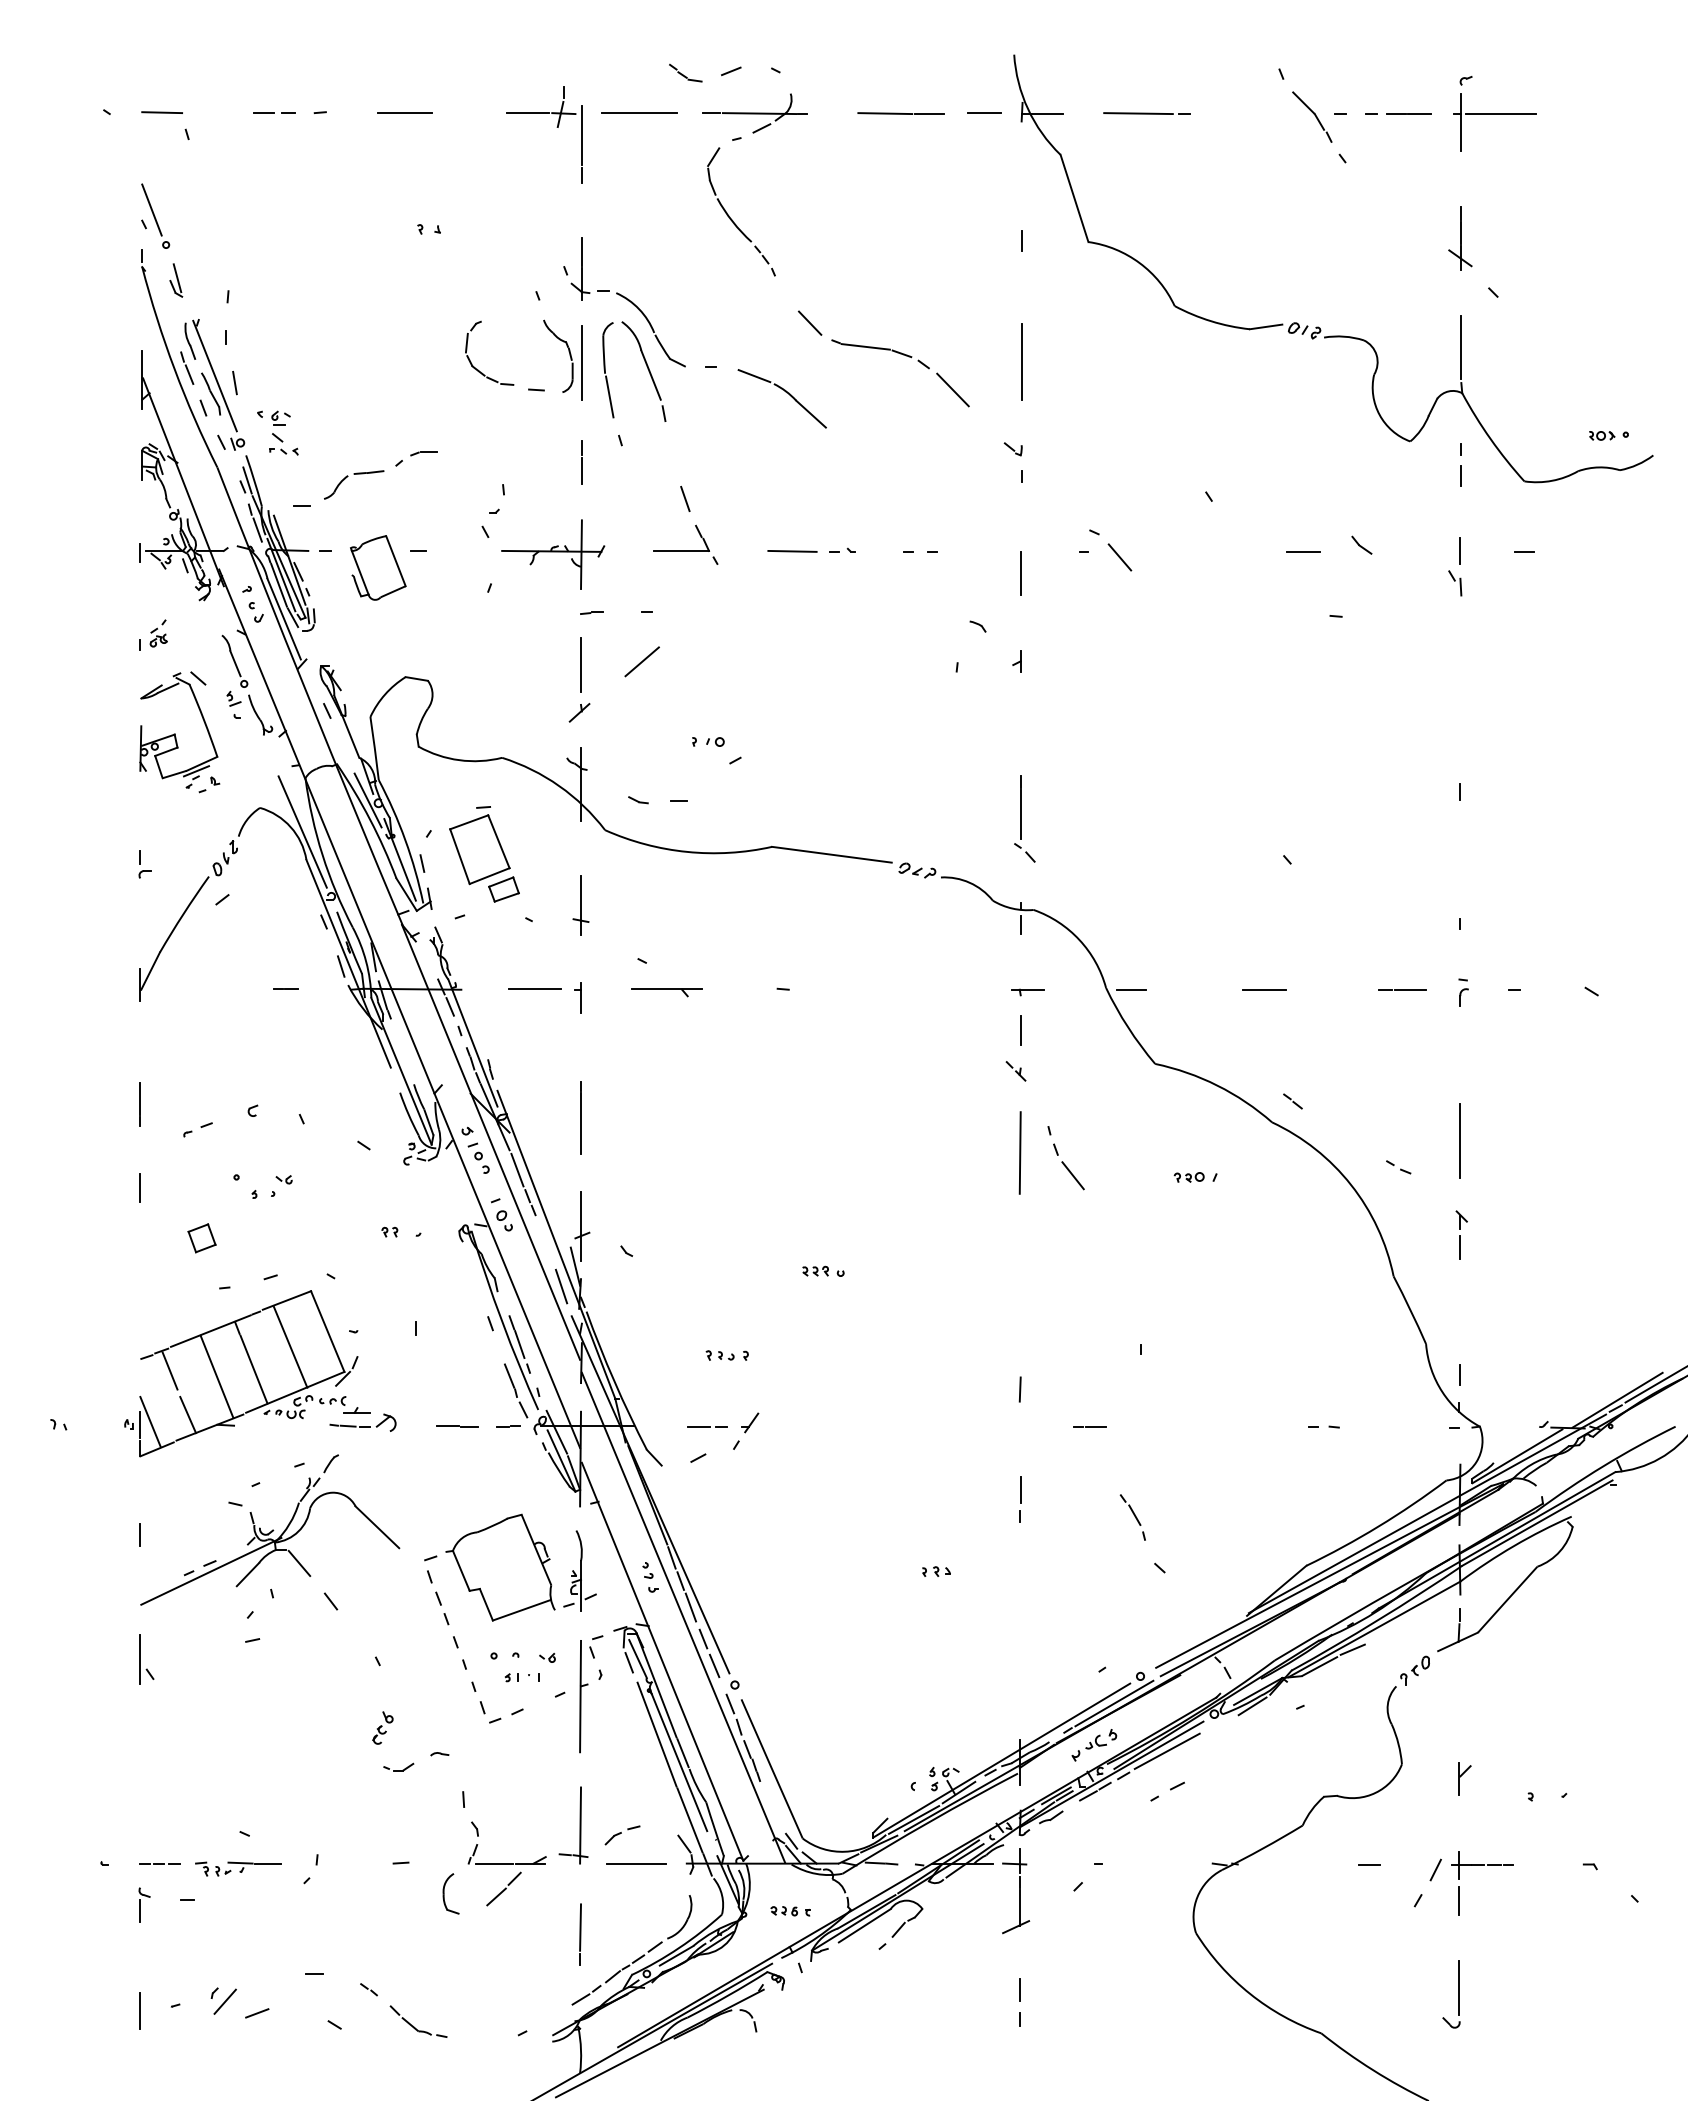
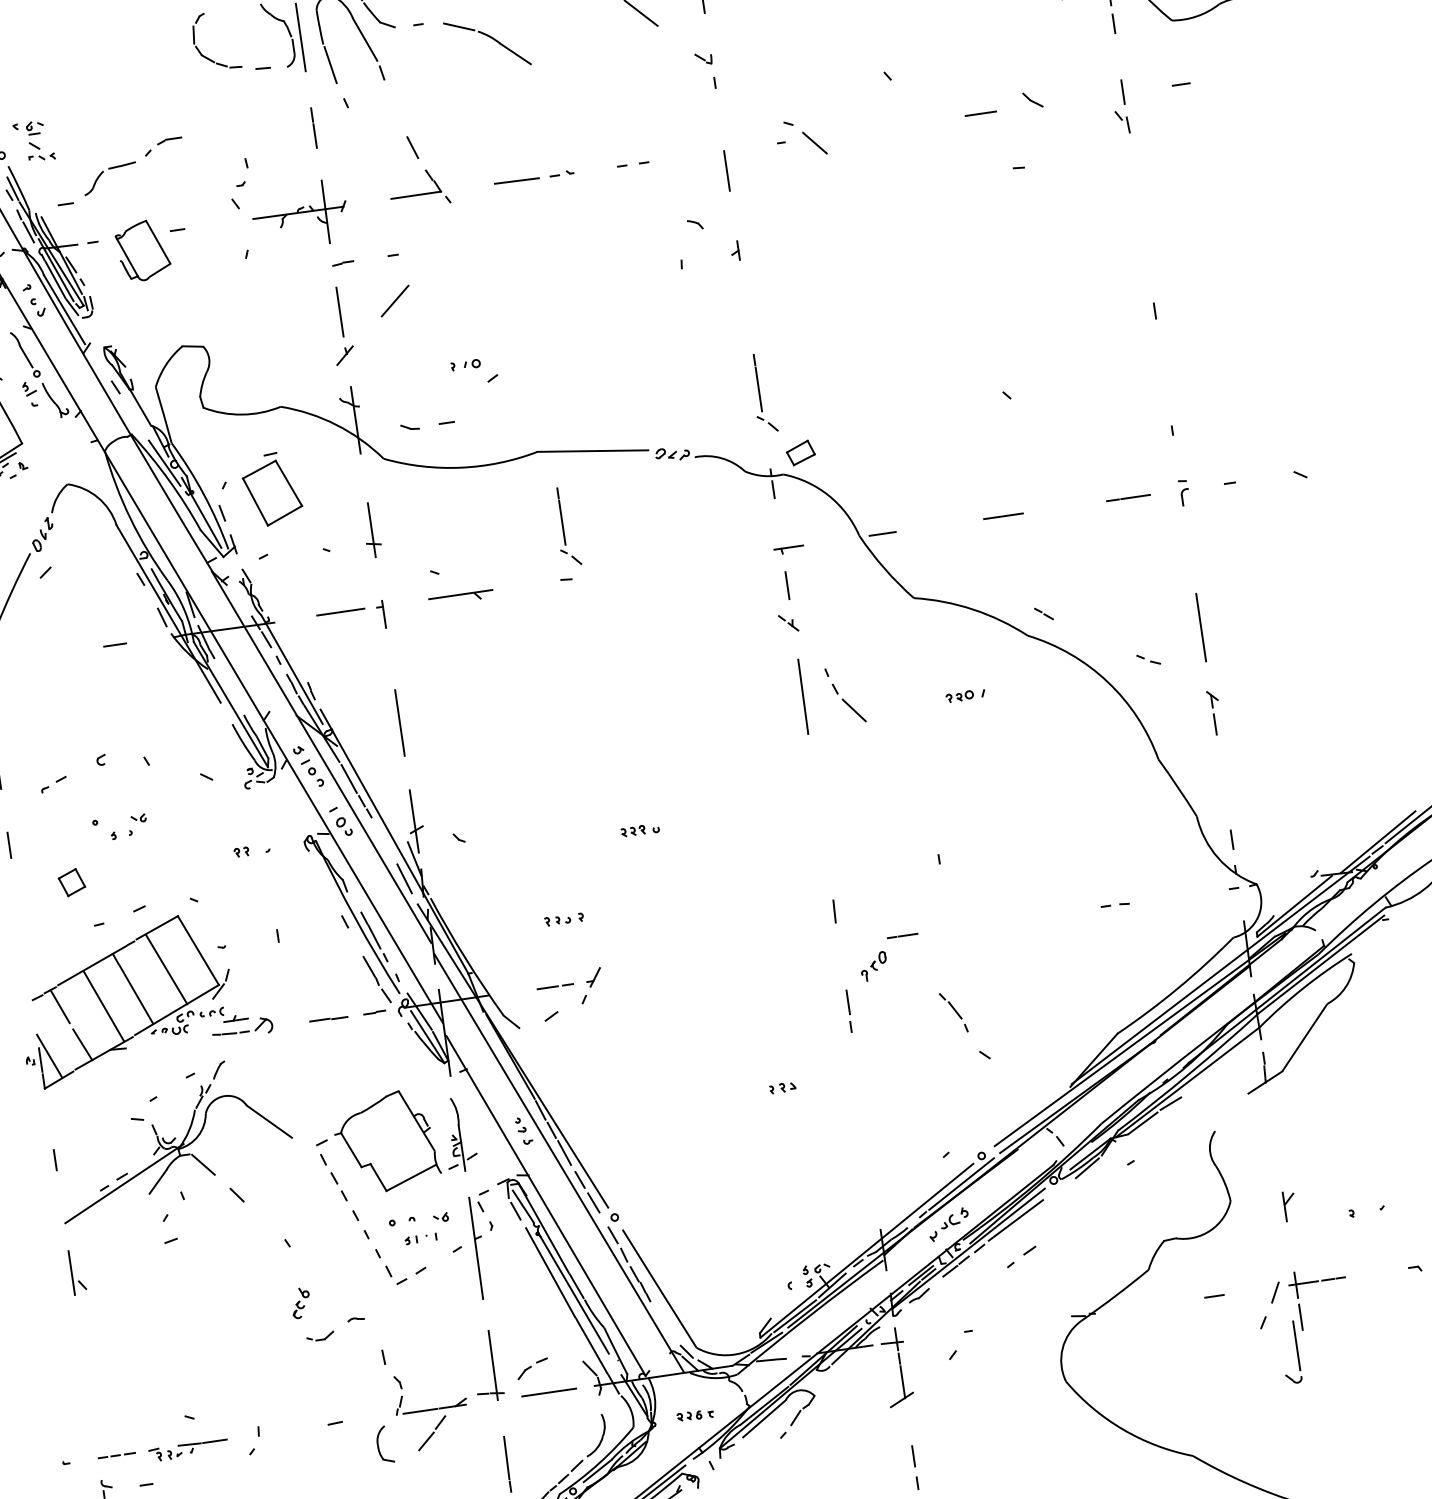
line: (302, 831) -> (109, 500), removed
part: (503, 889) -> (800, 453), moved
part: (791, 931) -> (566, 526), added
part: (1414, 1670) -> (873, 966), moved
part: (1458, 1994) -> (1296, 1352), moved

